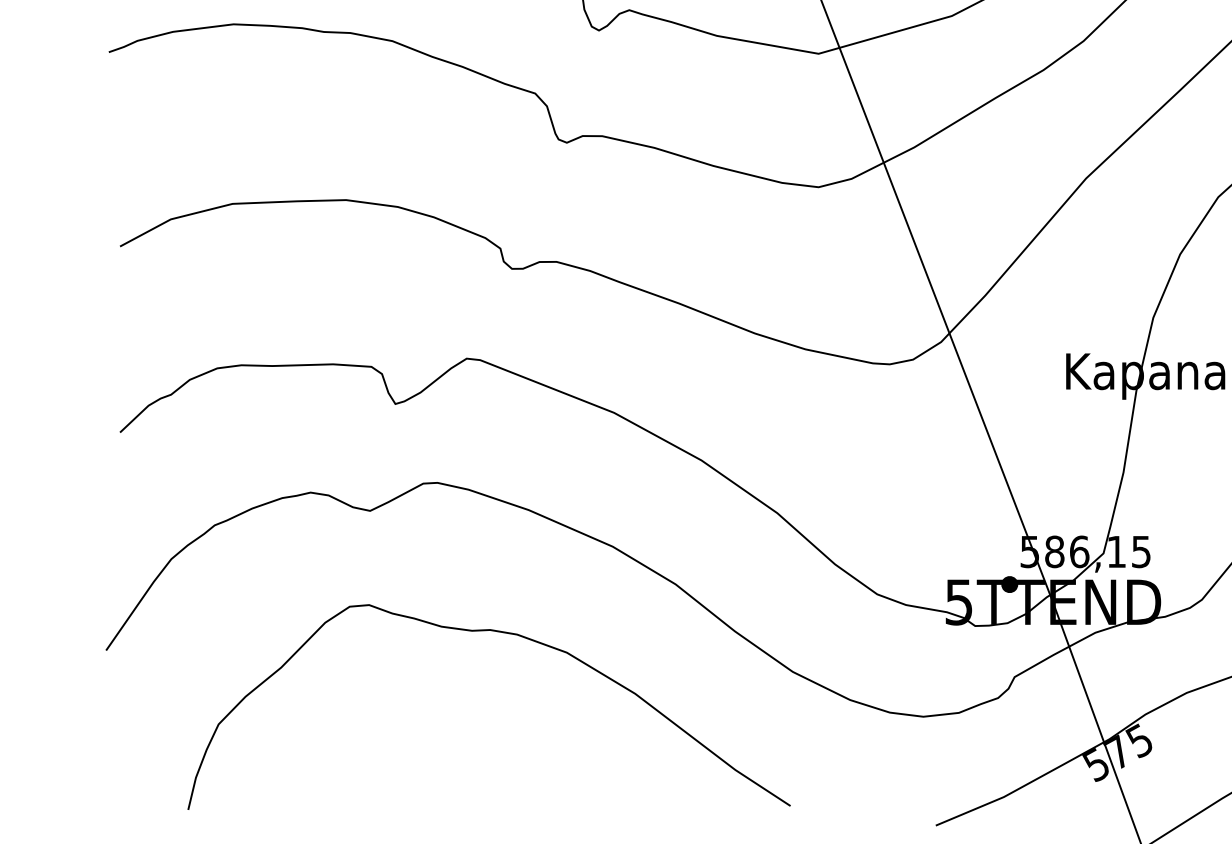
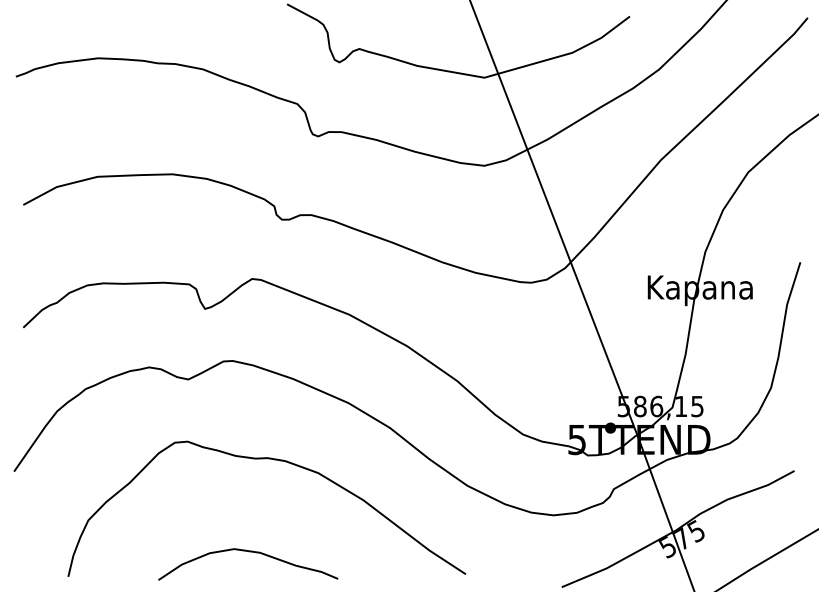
curve: (462, 773) -> (249, 552), added

